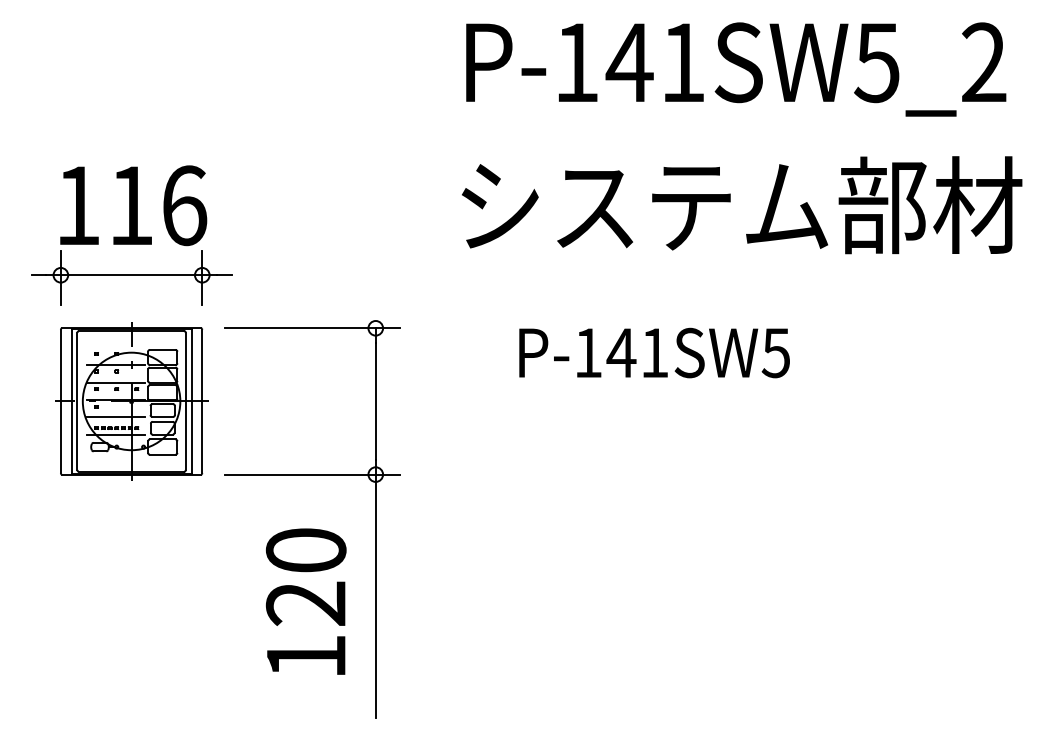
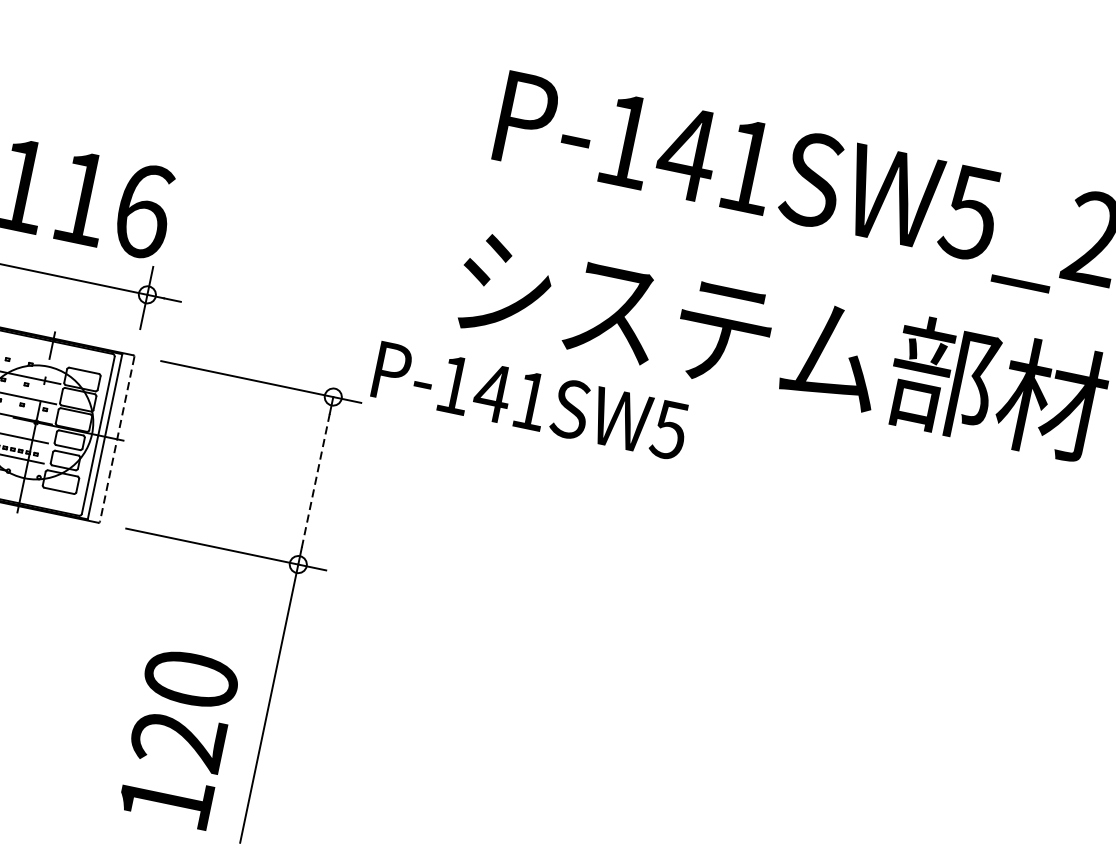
text: (654, 352) -> (530, 400), moved
line: (202, 401) -> (117, 439), solid -> dashed
line: (375, 401) -> (315, 480), solid -> dashed
text: (306, 601) -> (179, 737), moved

